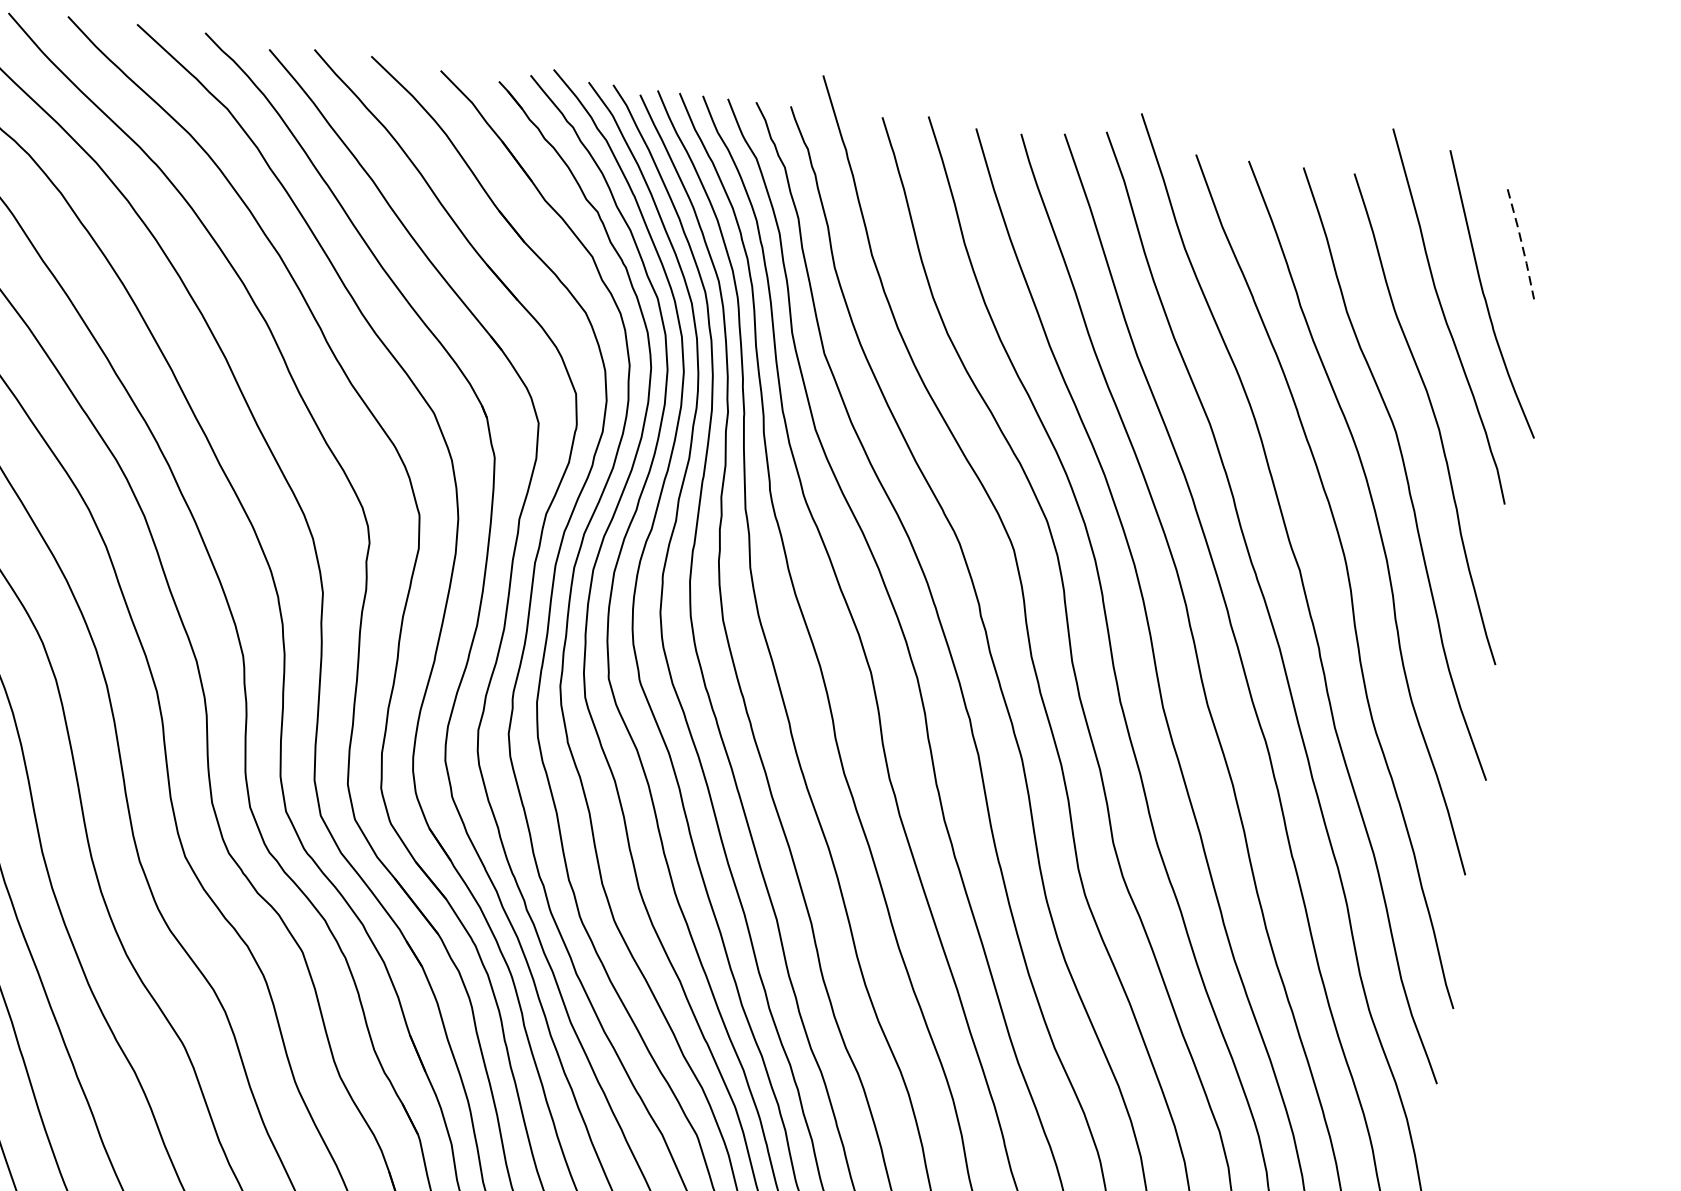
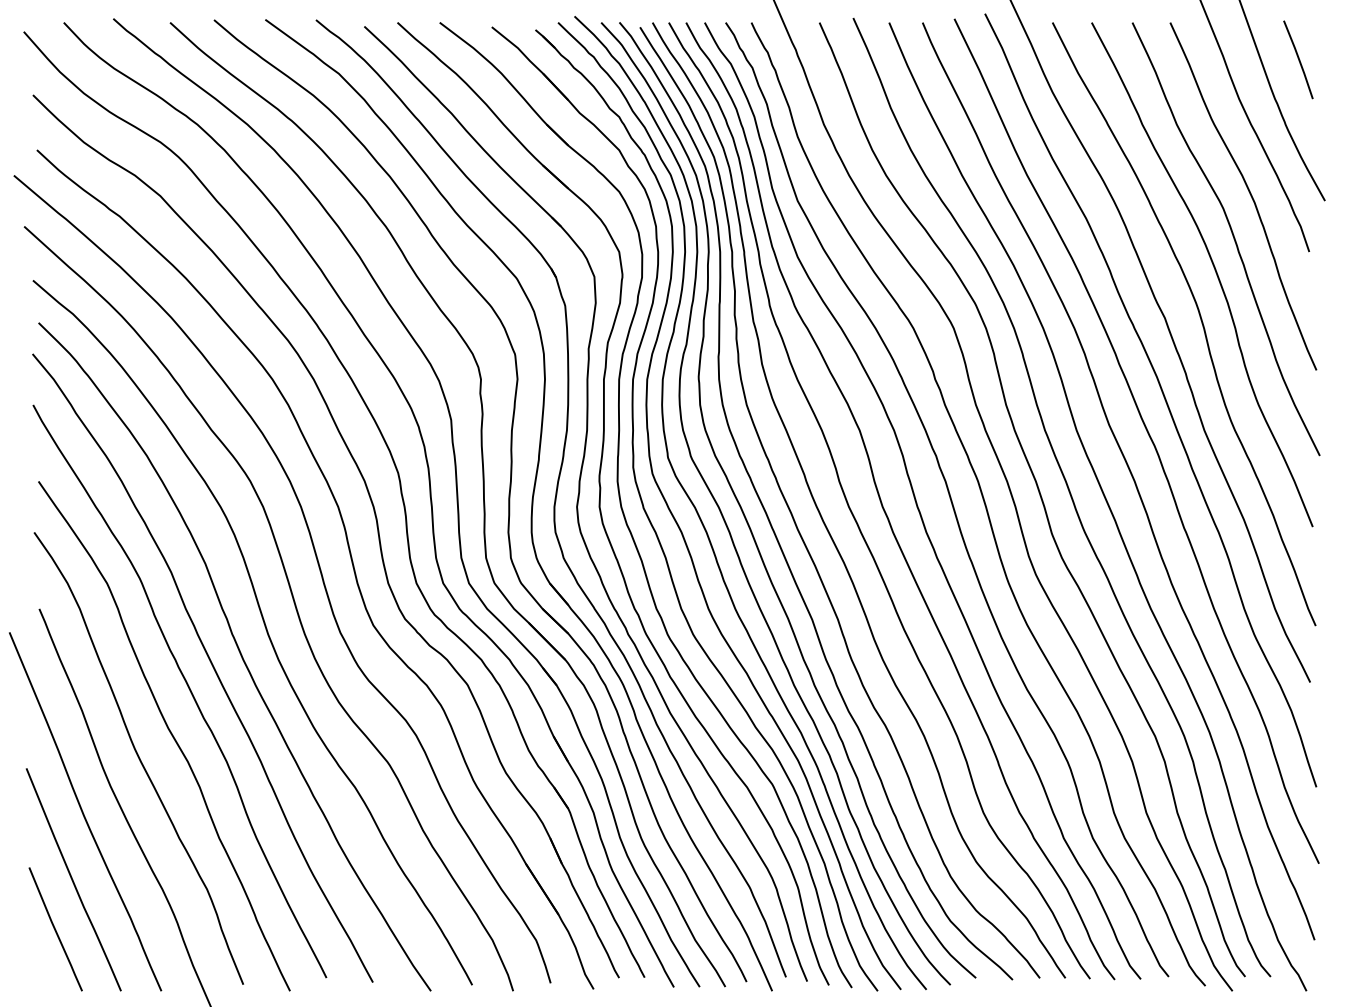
line: (1522, 243) -> (1299, 59), dashed -> solid

